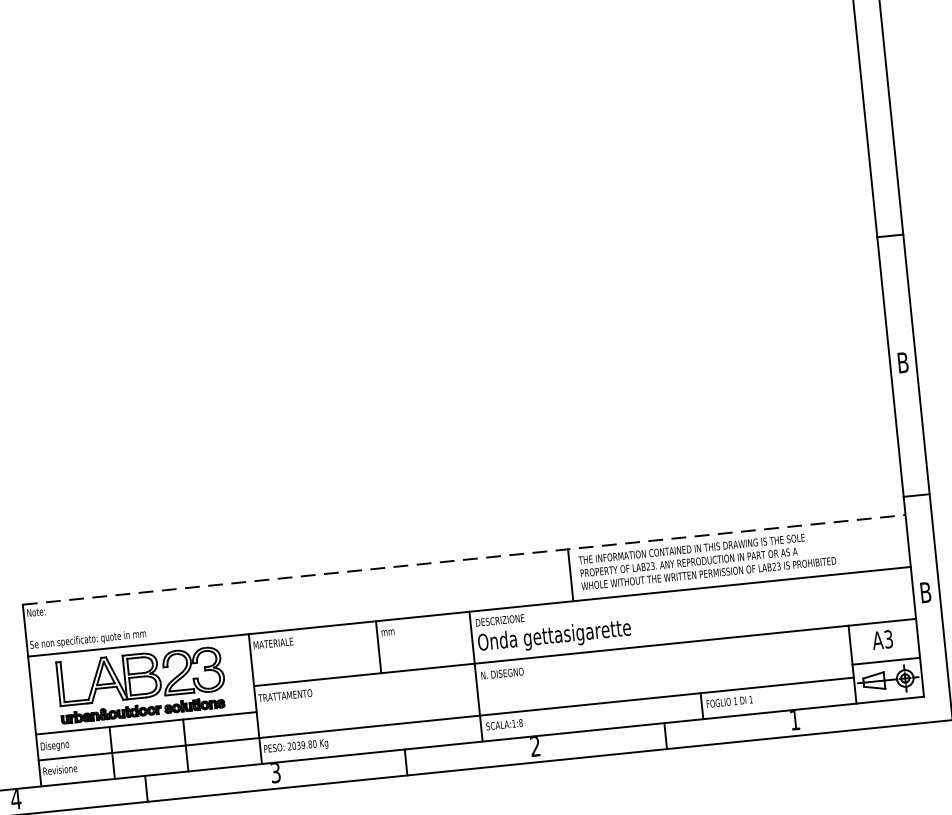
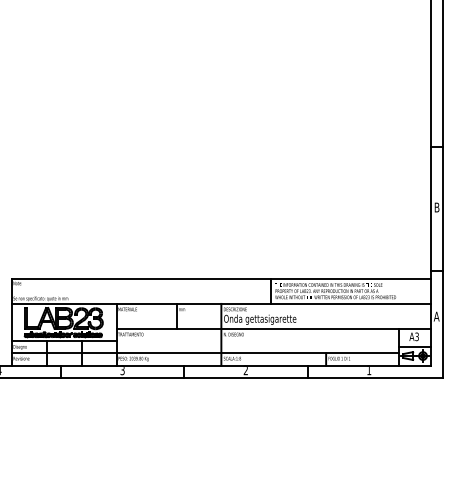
line: (464, 560) -> (221, 279), dashed -> solid
text: (925, 592) -> (436, 316), B -> A

